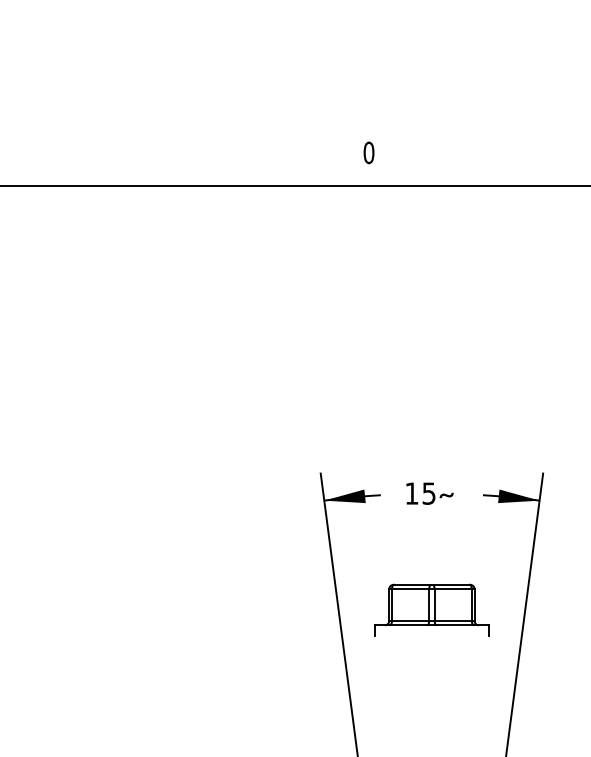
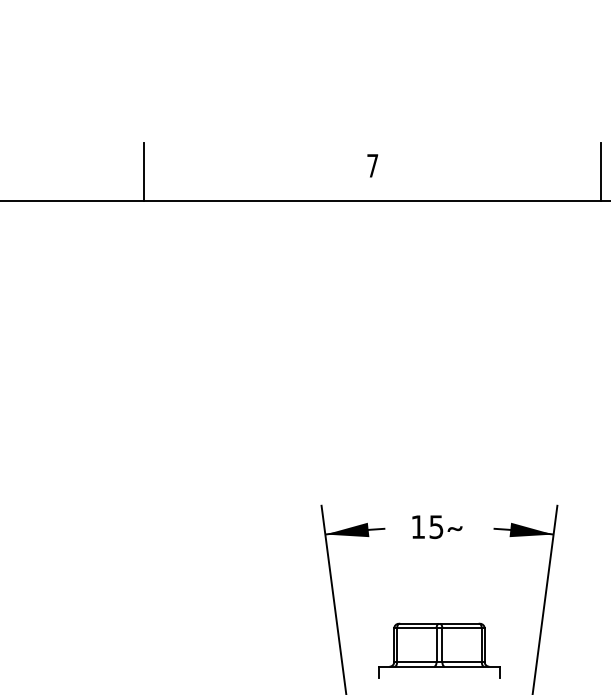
text: (368, 152) -> (372, 165), 0 -> 7
line: (153, 158) -> (144, 171), added
line: (584, 158) -> (601, 171), added

